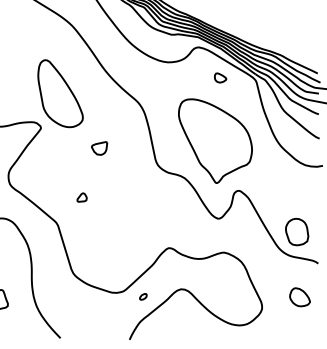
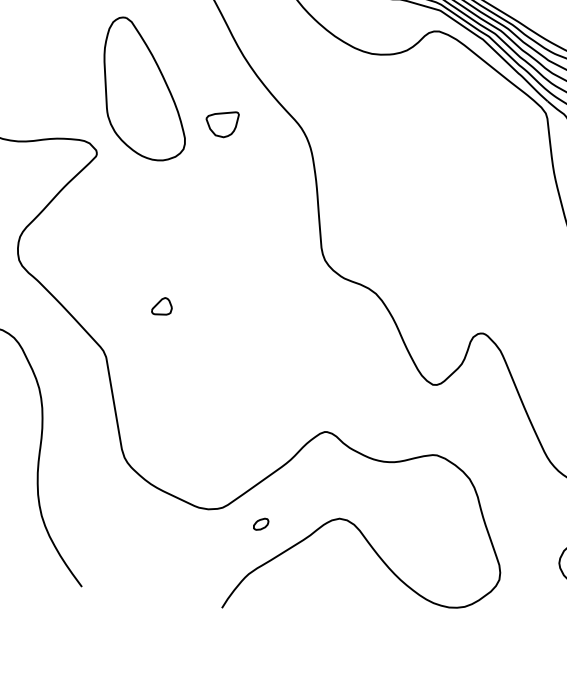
part: (220, 77) -> (475, 98), removed
part: (215, 140) -> (448, 225), removed
part: (99, 148) -> (221, 123), moved

